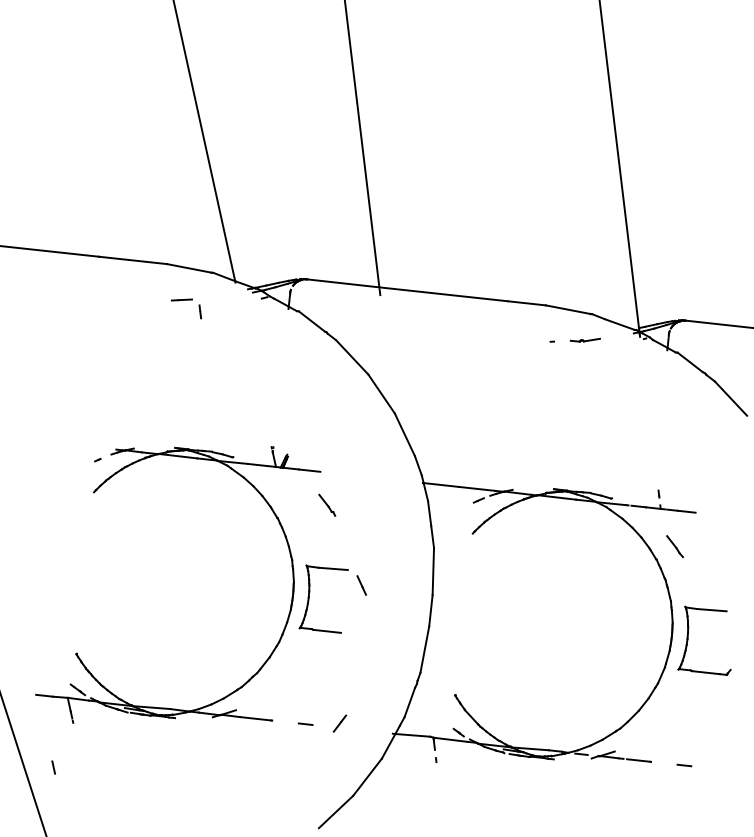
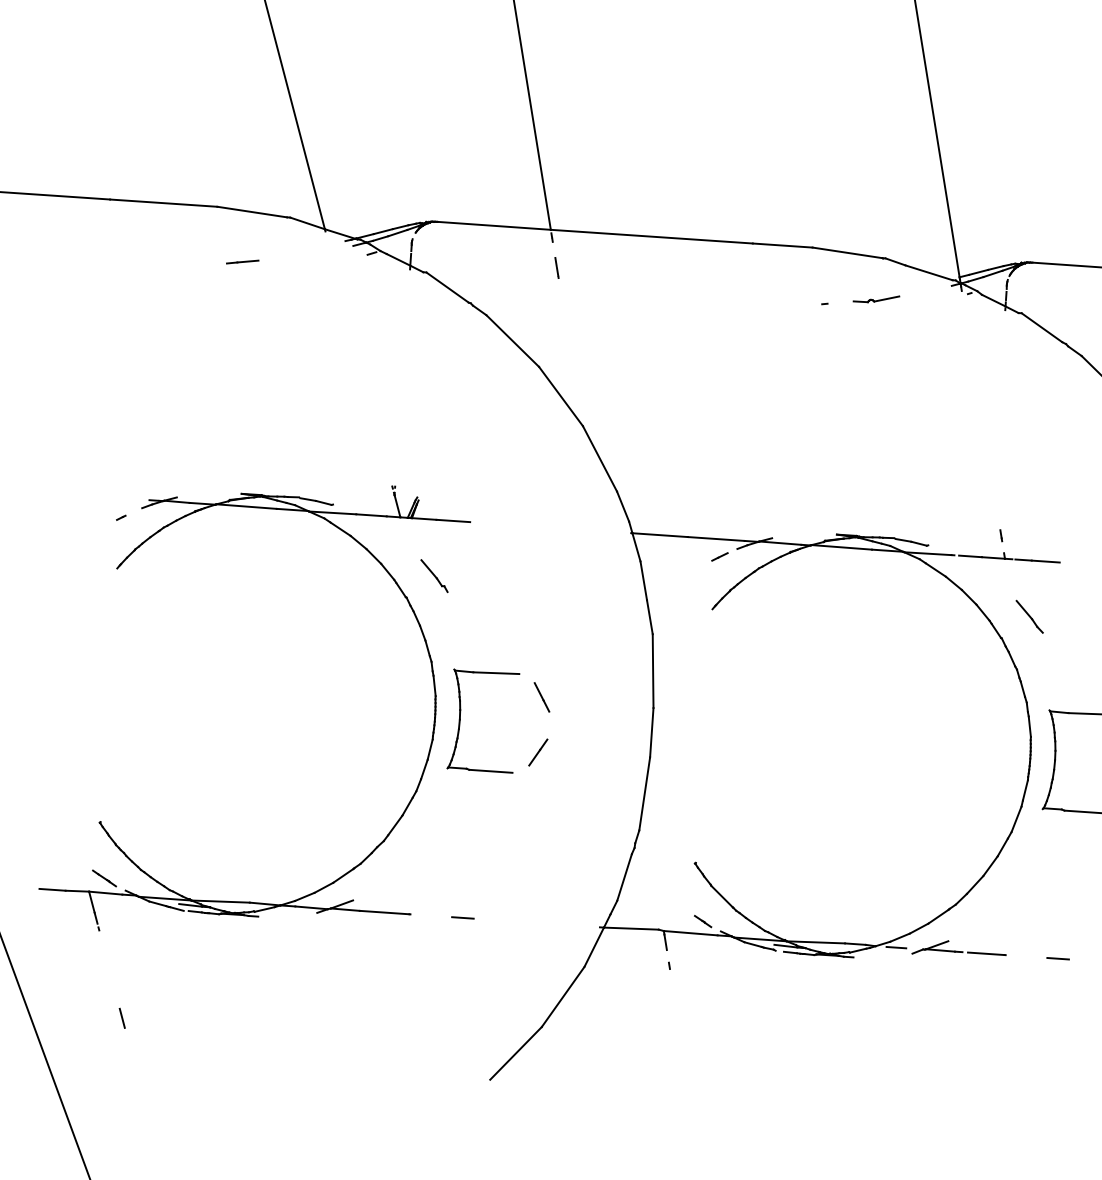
line: (199, 311) -> (555, 267), moved
part: (327, 504) -> (434, 574), moved
line: (339, 723) -> (537, 752), moved
line: (53, 767) -> (121, 1018), moved

